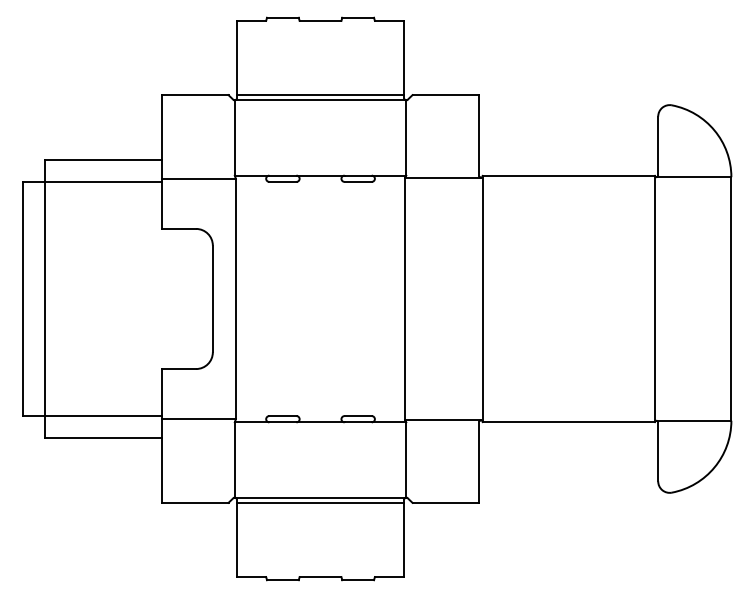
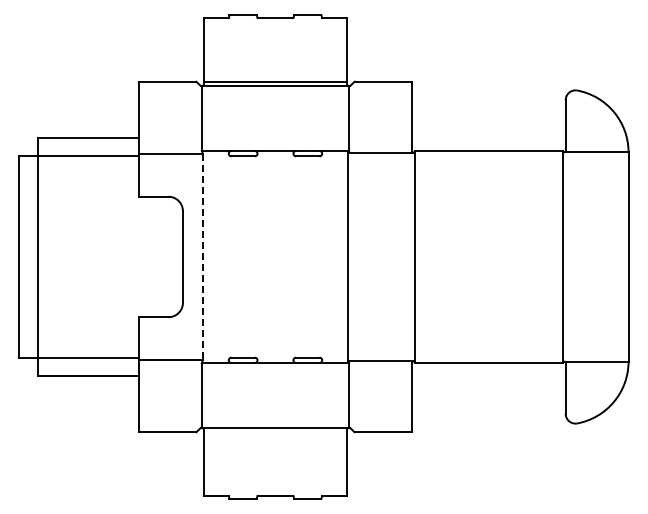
line: (235, 299) -> (202, 257), solid -> dashed
line: (320, 503) -> (275, 432), removed

